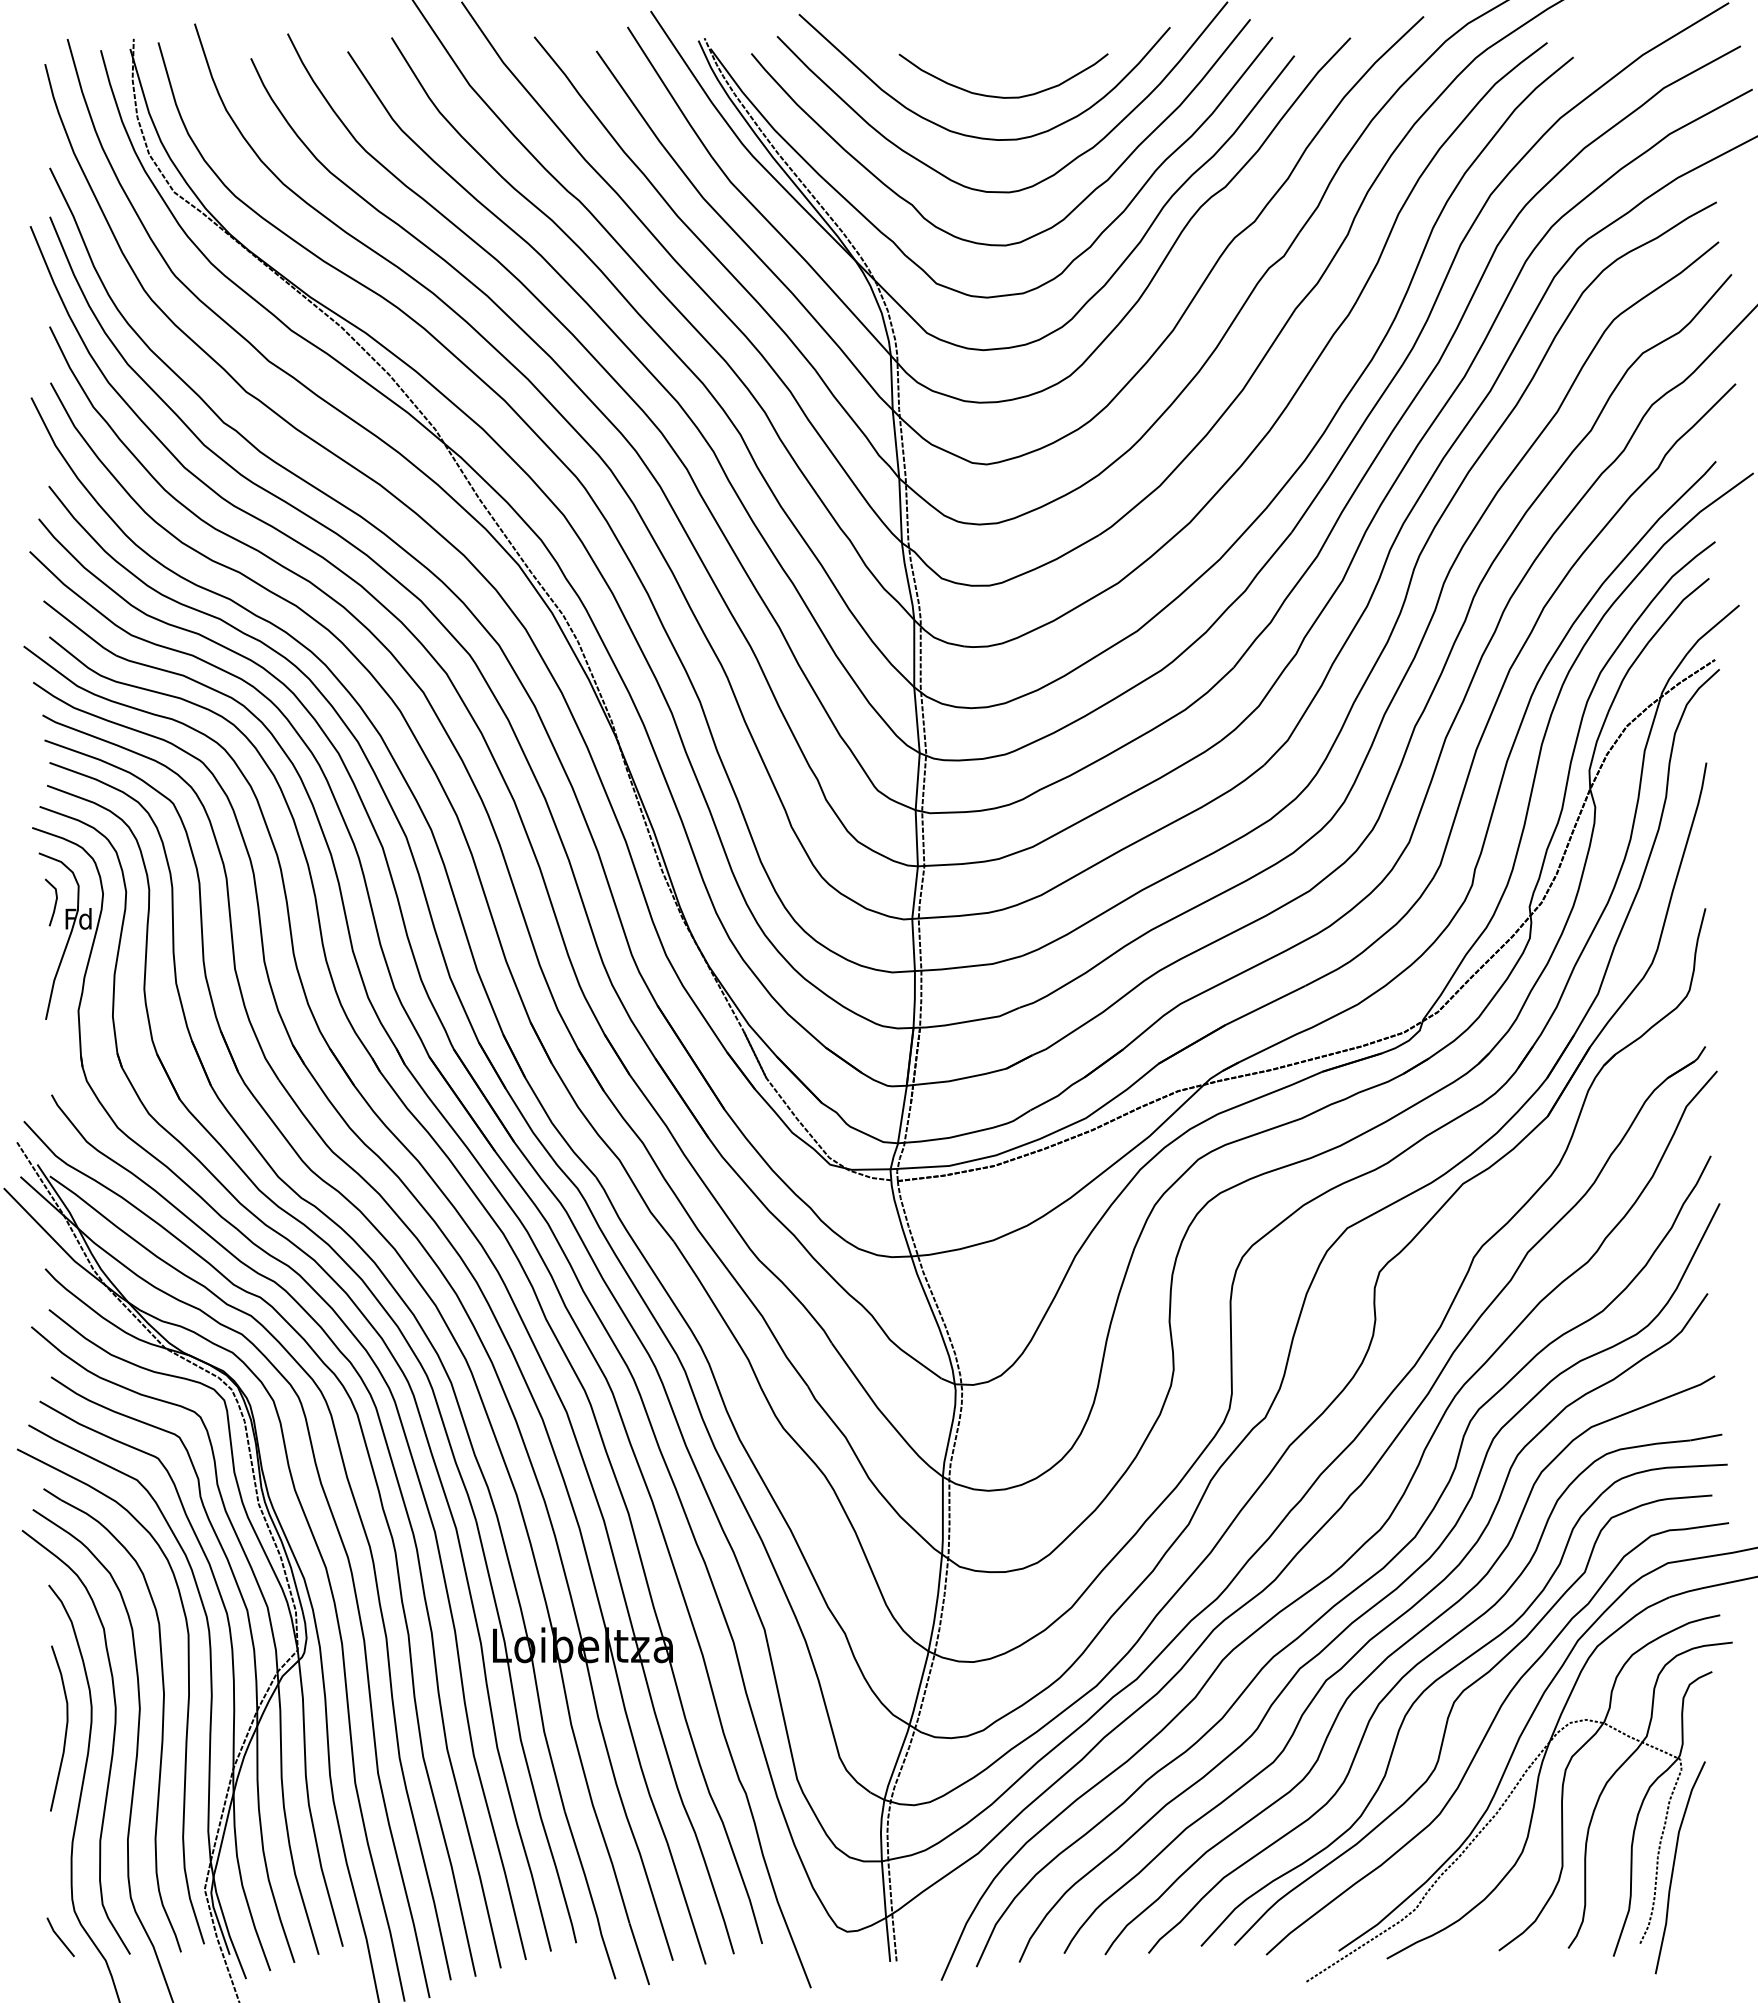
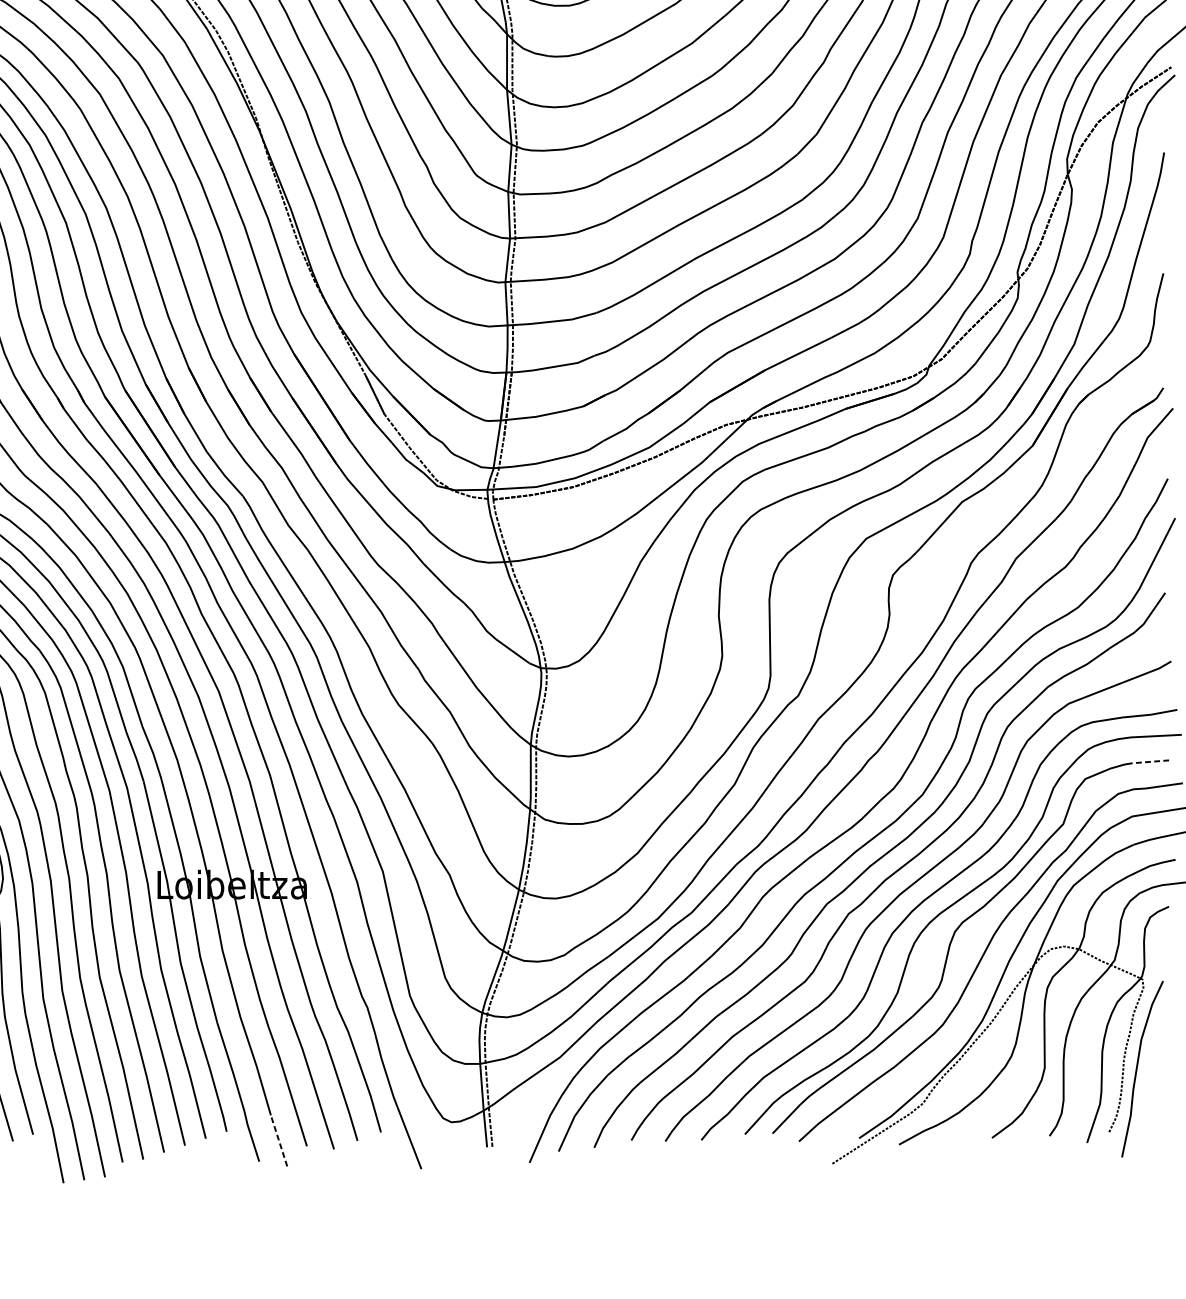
line: (1689, 1497) -> (1150, 762), solid -> dashed
line: (639, 1953) -> (279, 1140), solid -> dashed

